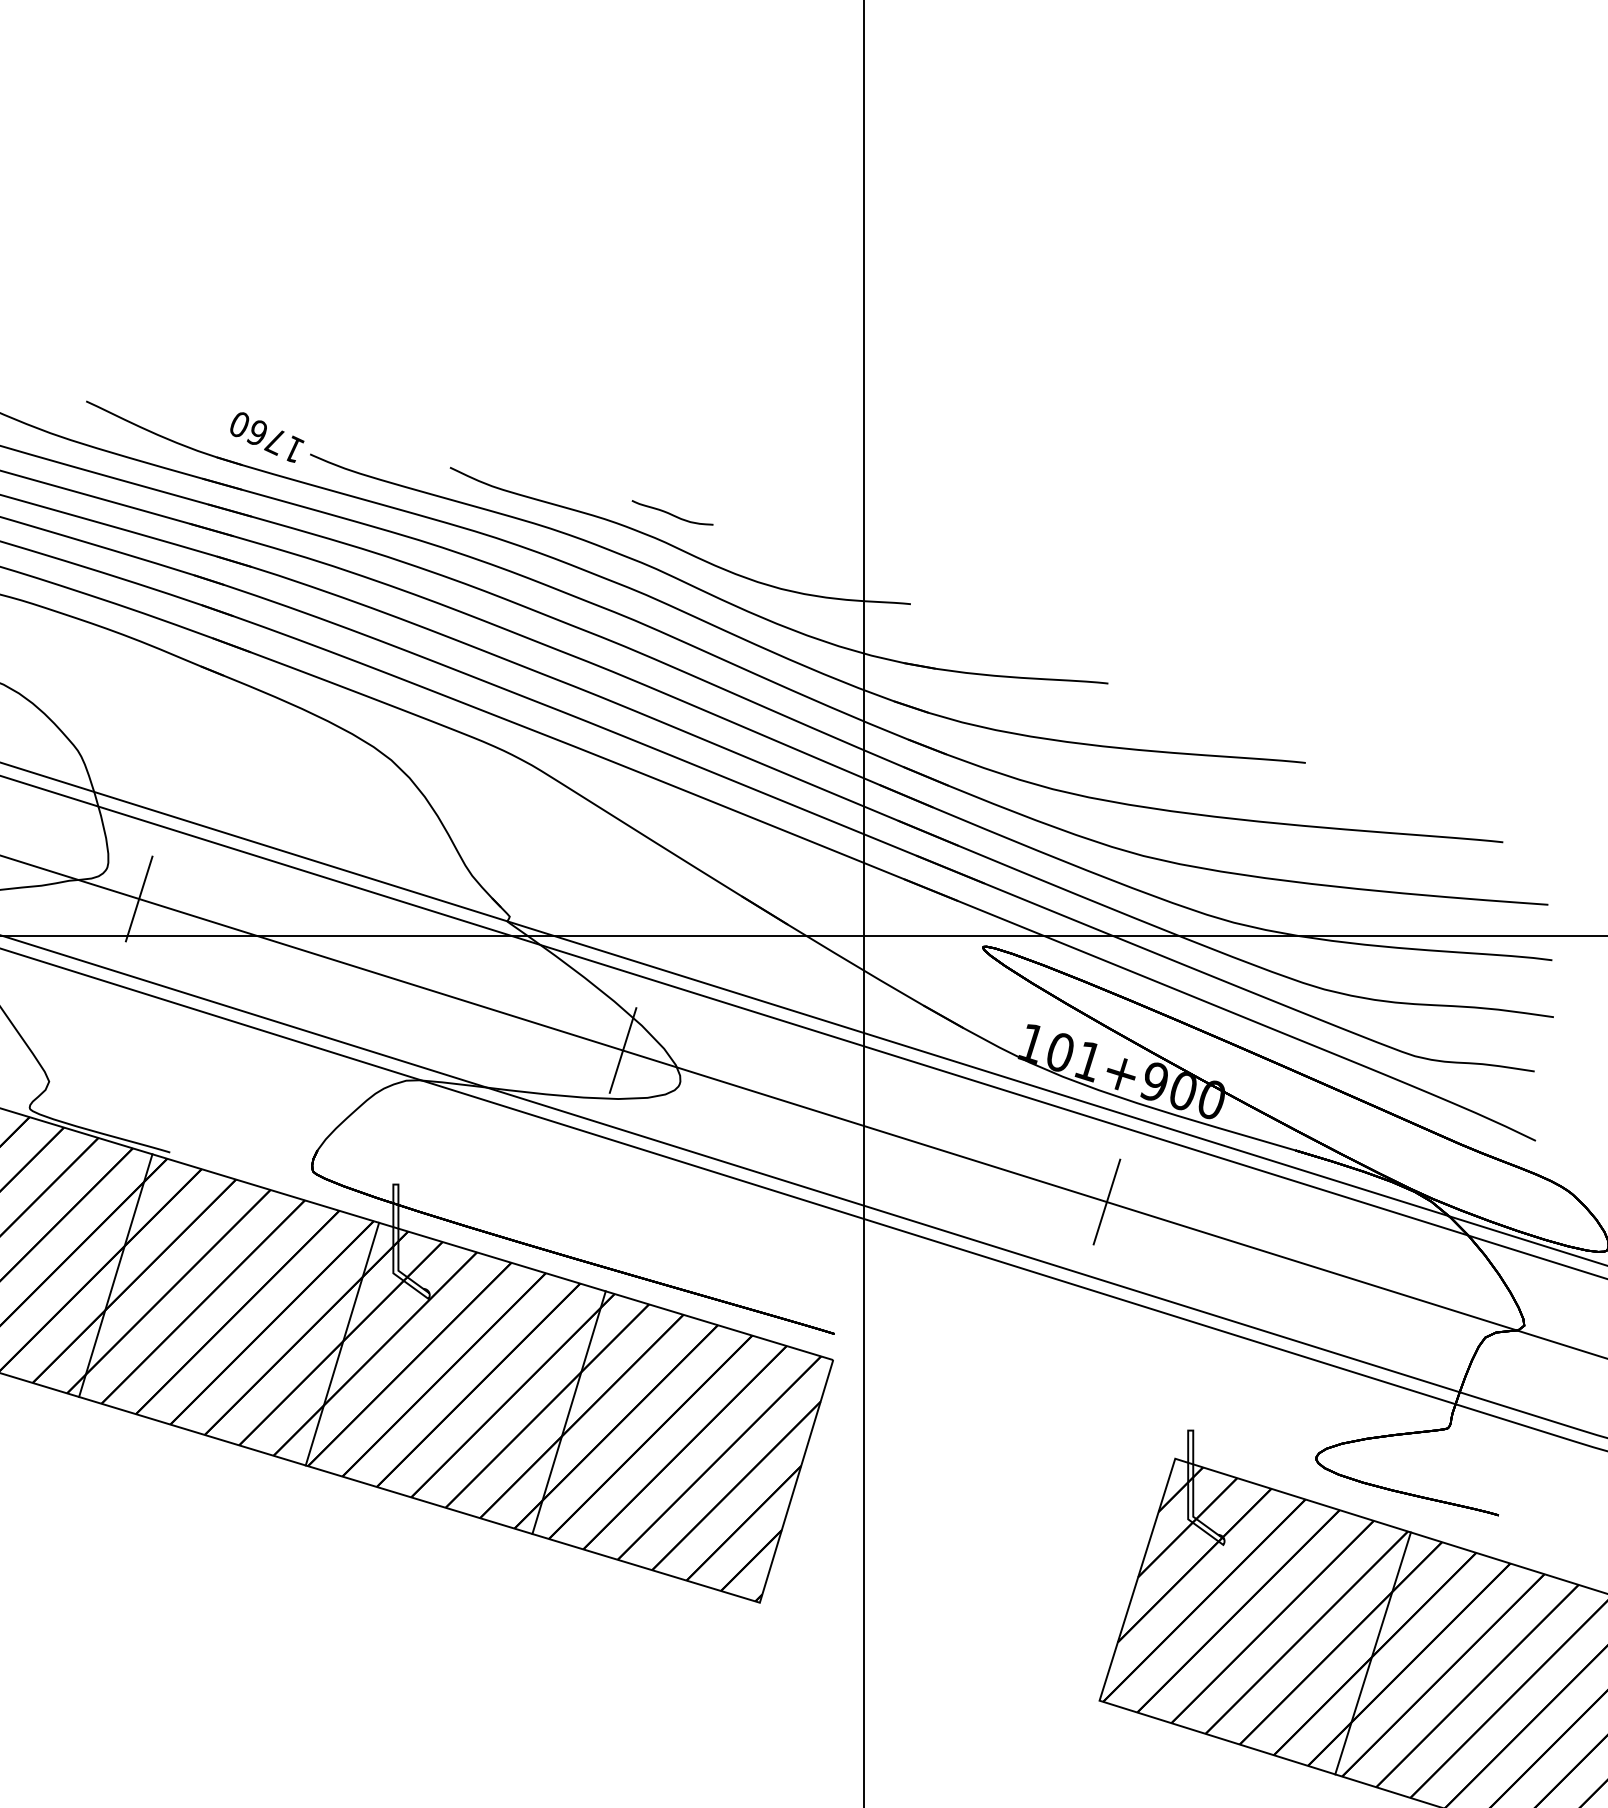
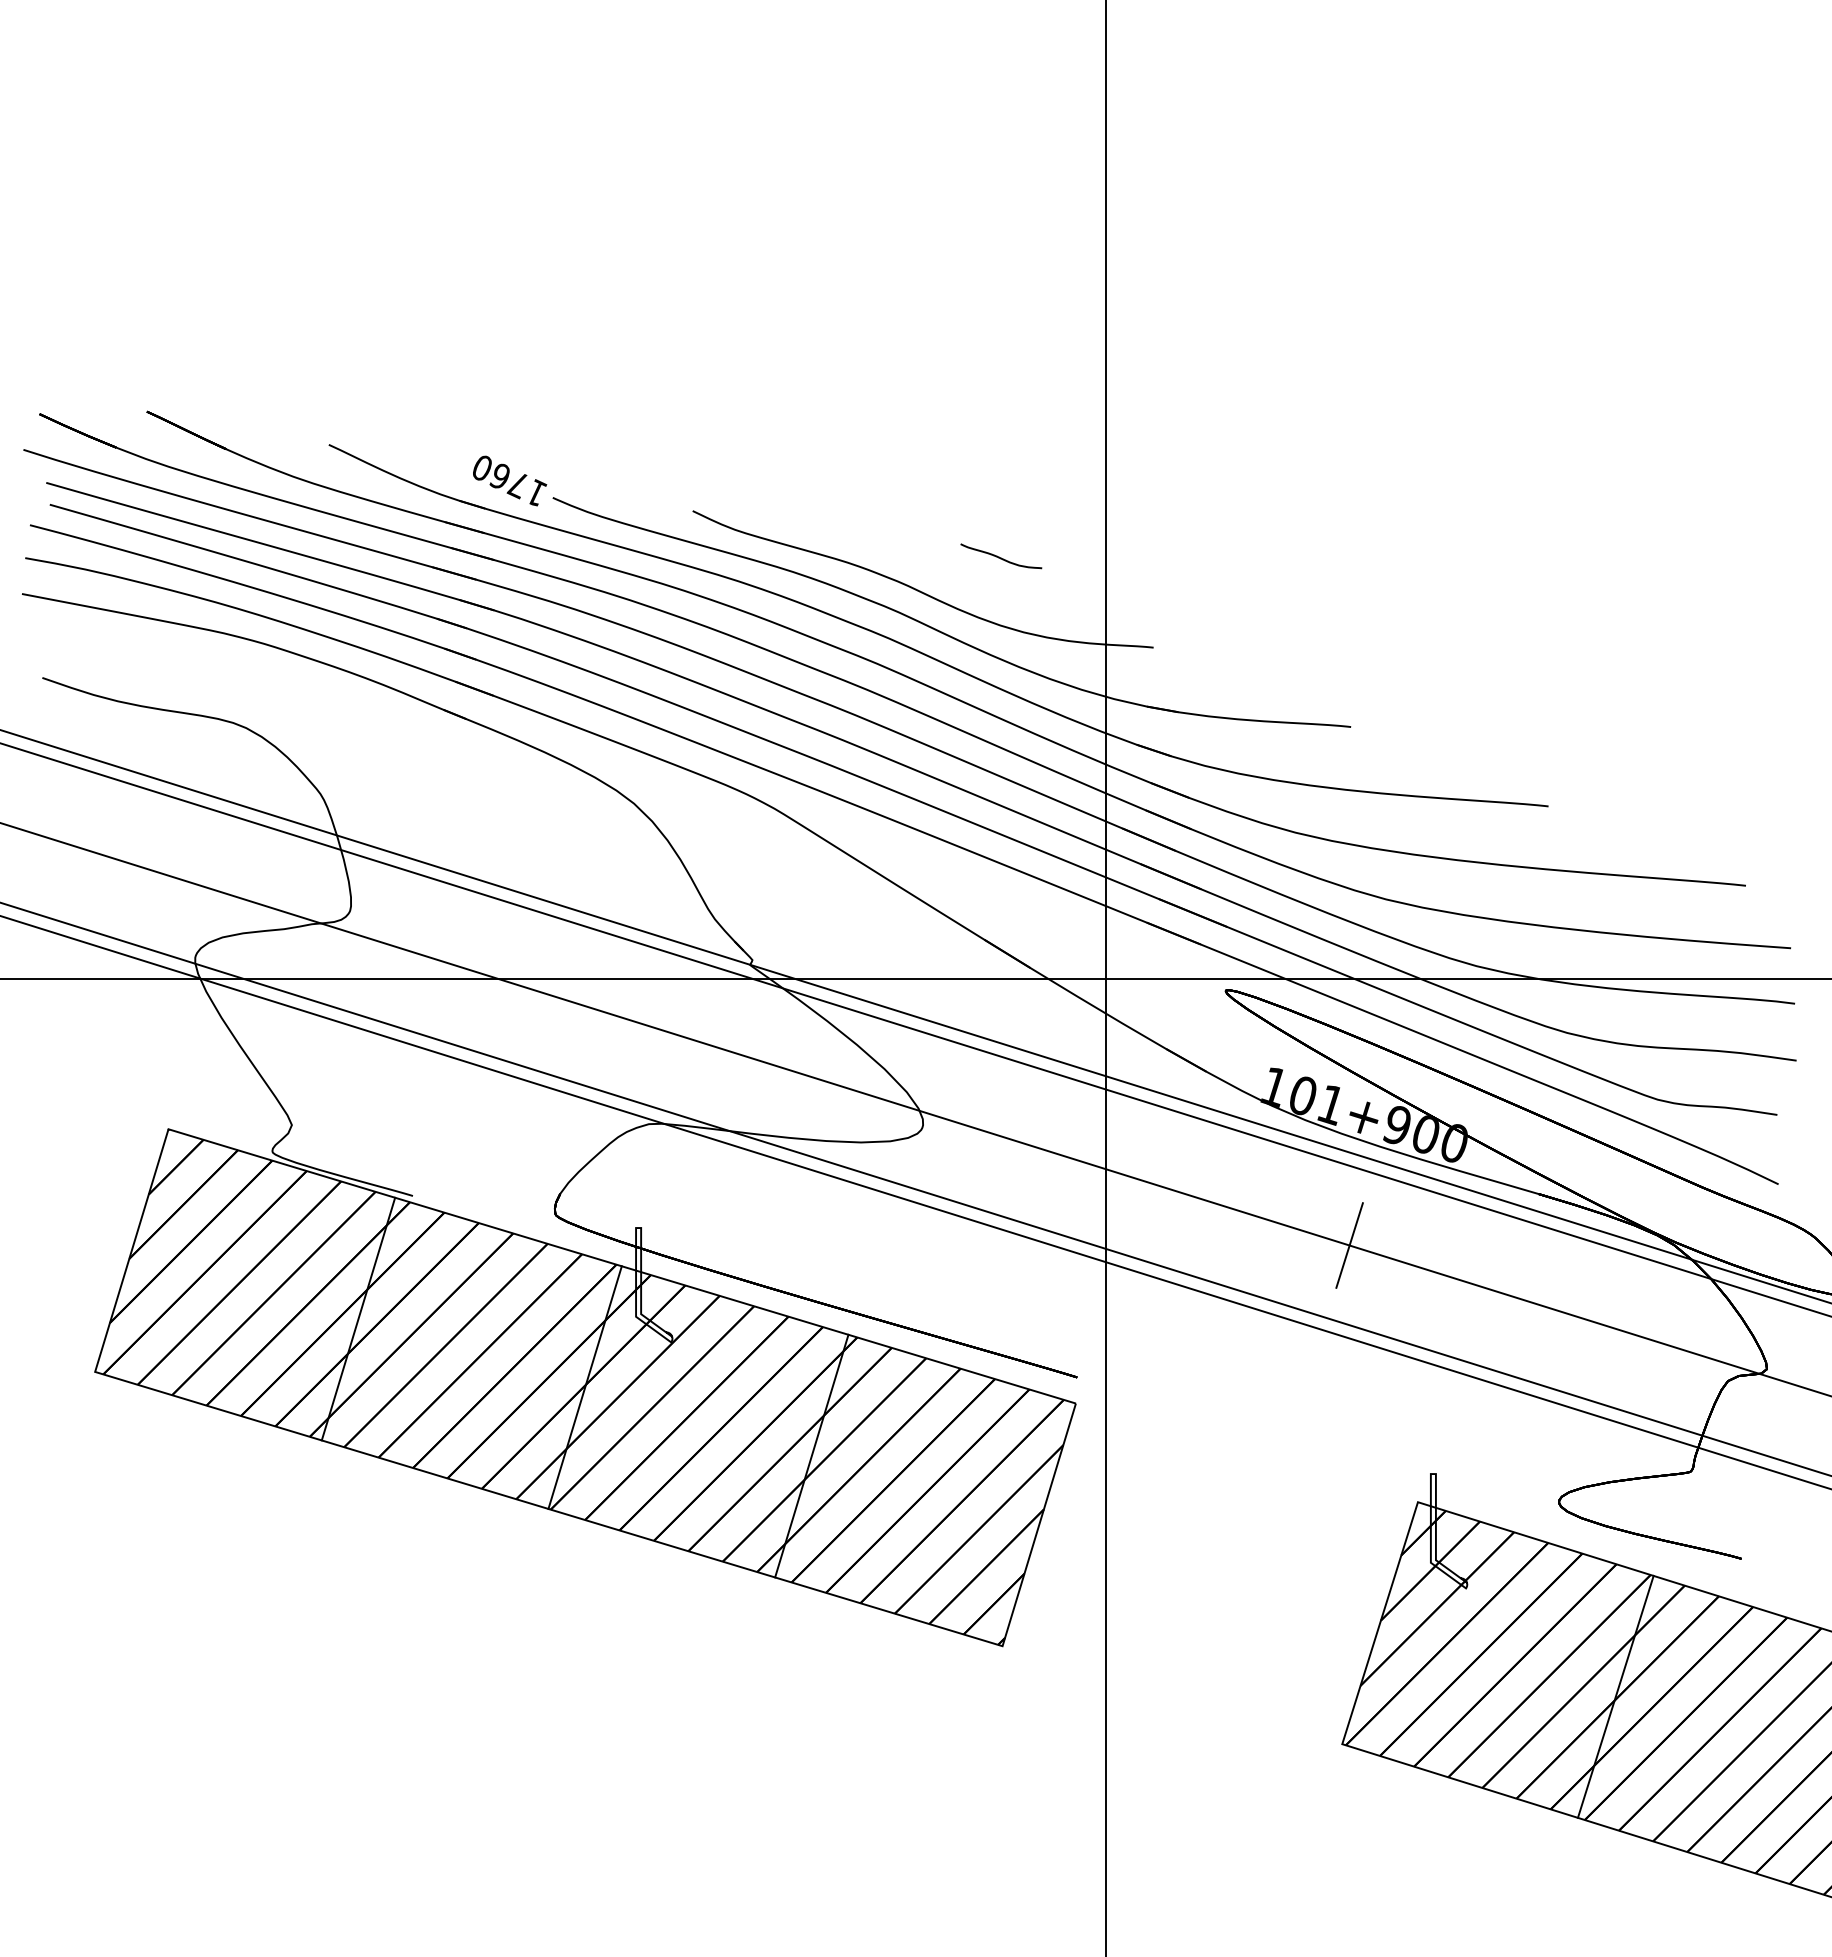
part: (672, 513) -> (1001, 556), moved
line: (138, 899) -> (381, 942), removed
line: (622, 1050) -> (865, 1093), removed

